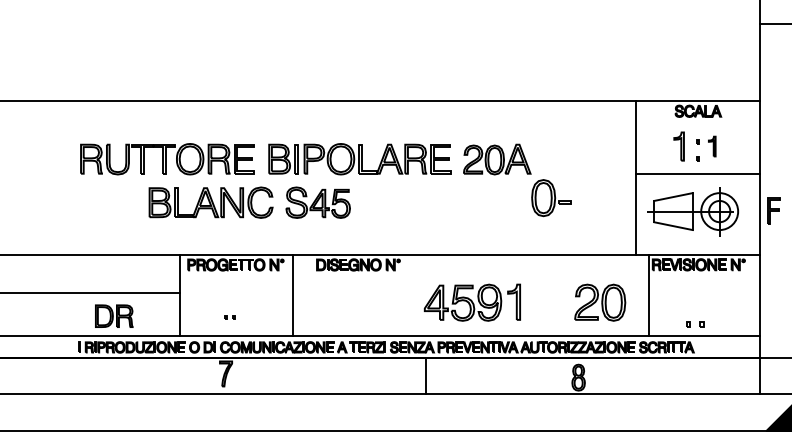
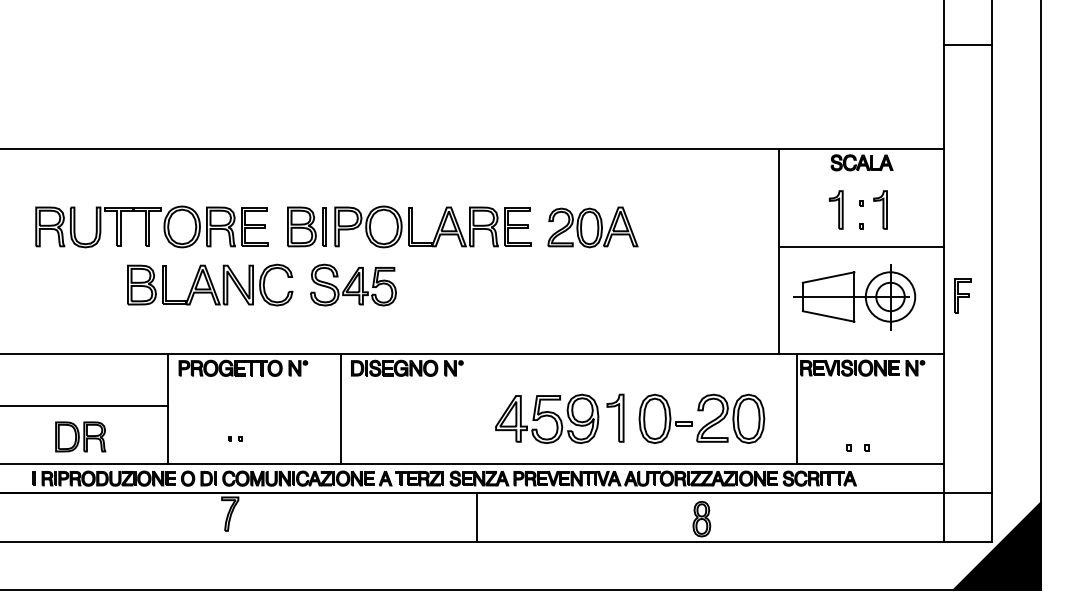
part: (712, 146) -> (880, 209), size x1.43
part: (551, 197) -> (665, 418), moved
line: (292, 294) -> (340, 408), moved
line: (426, 376) -> (477, 517), moved

